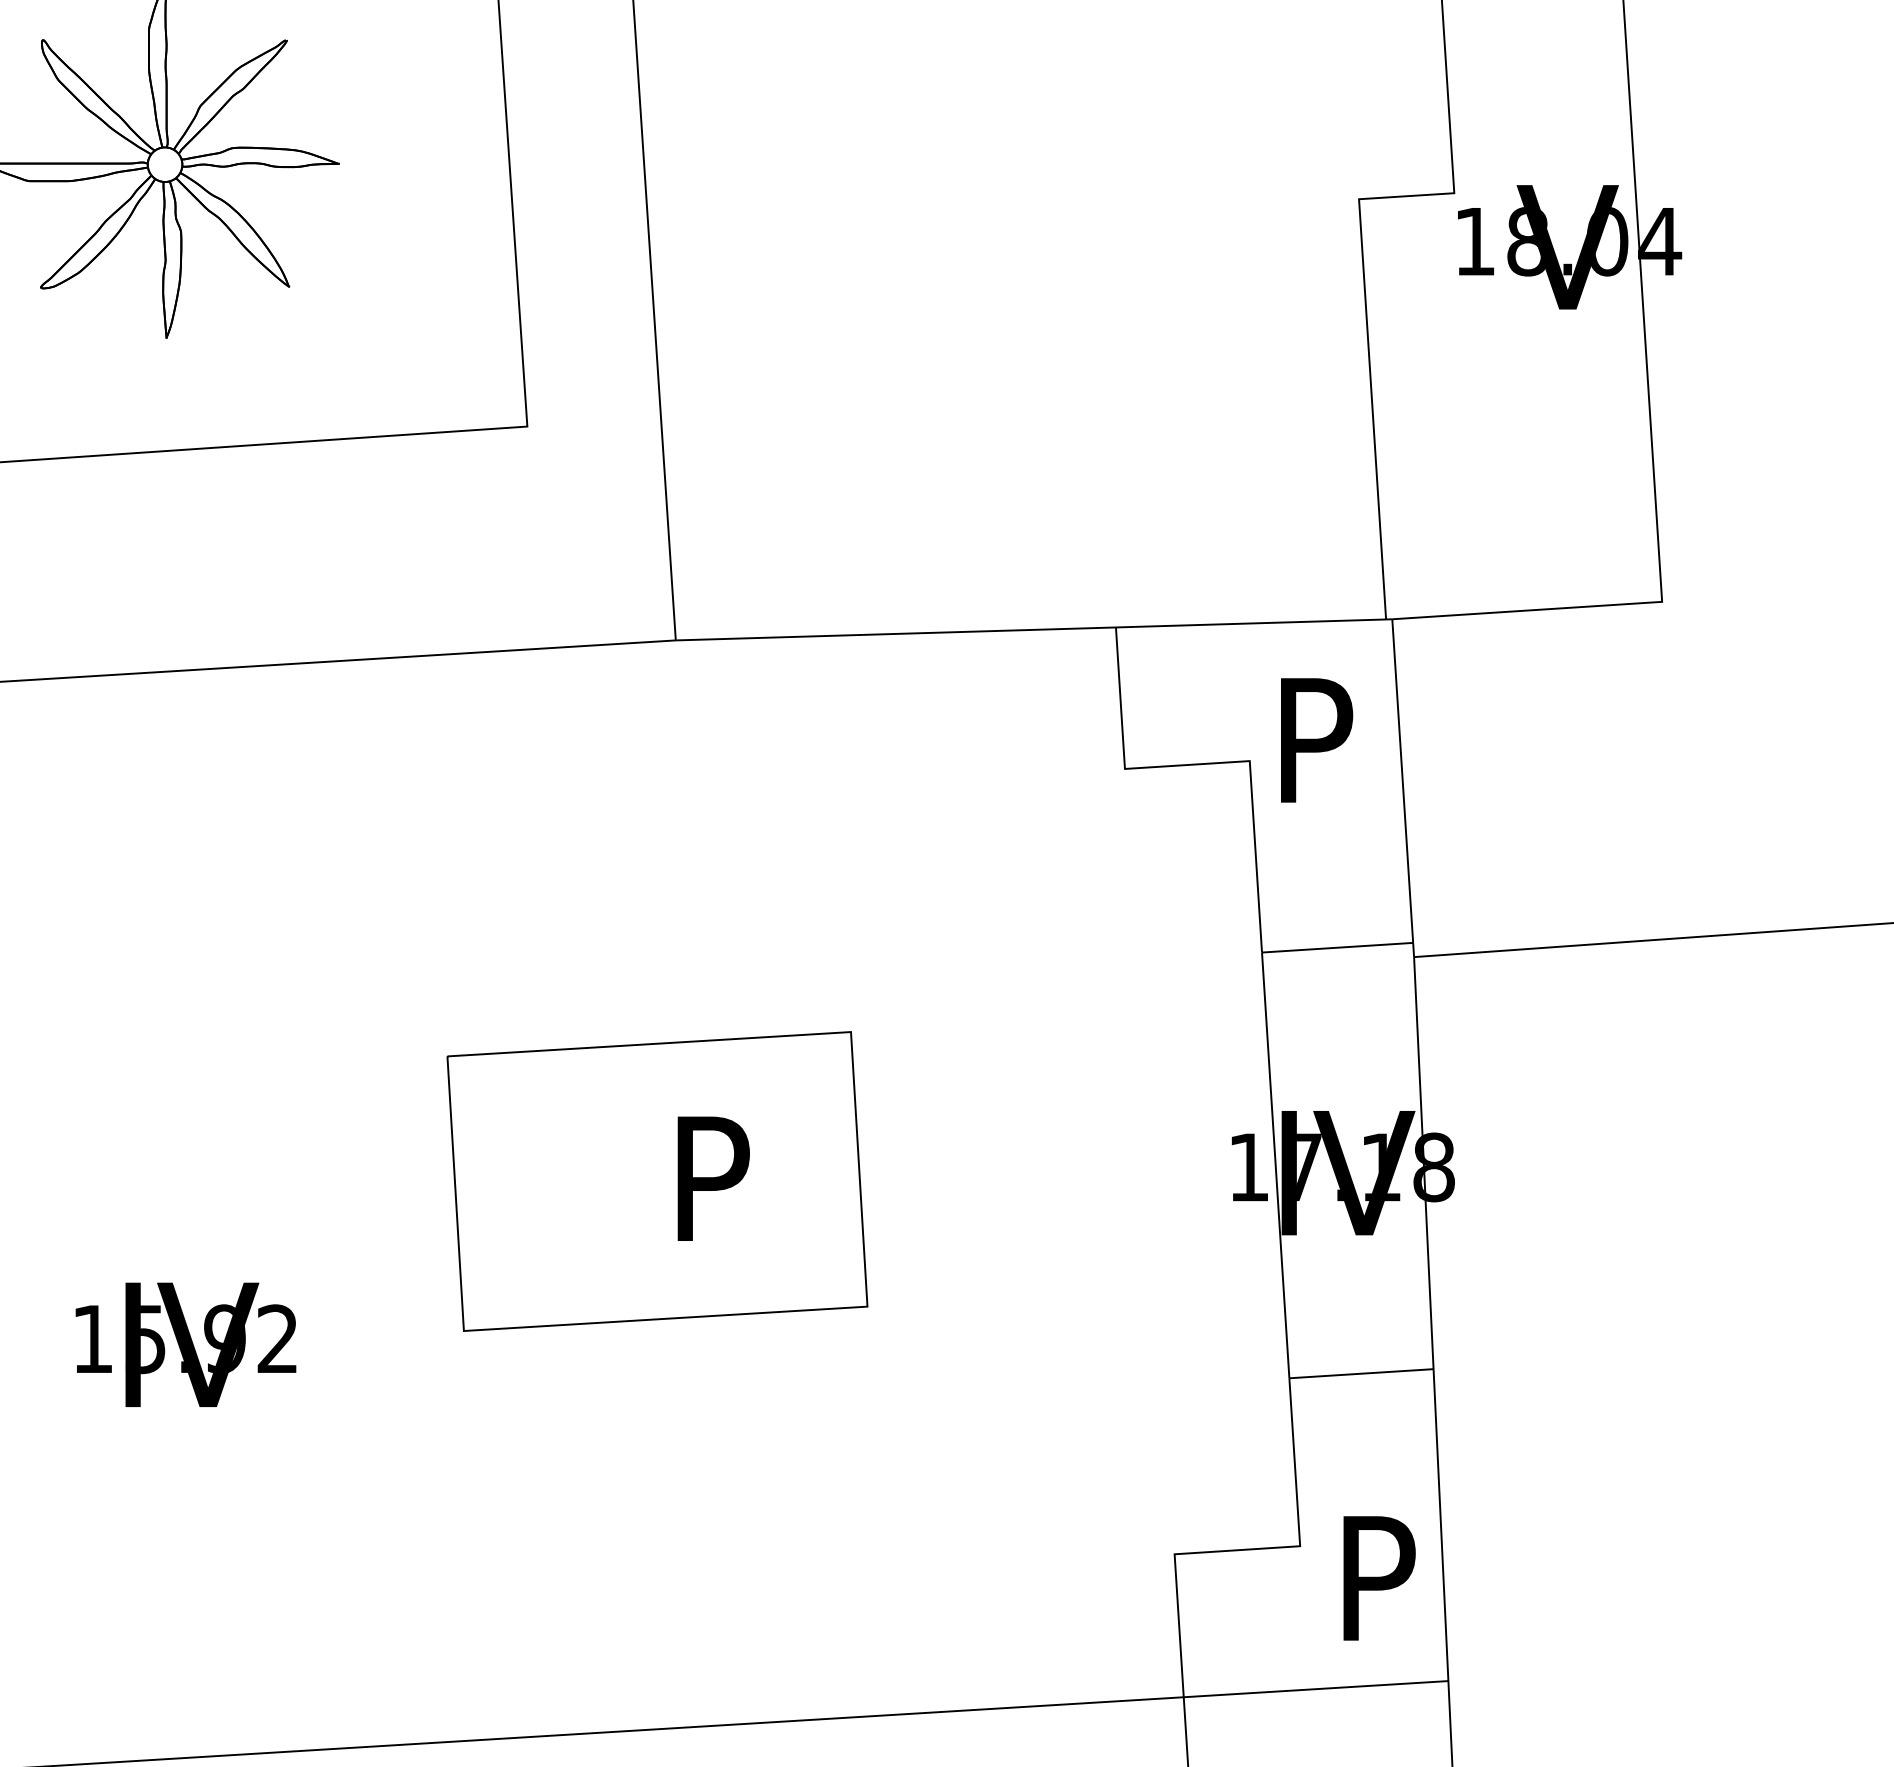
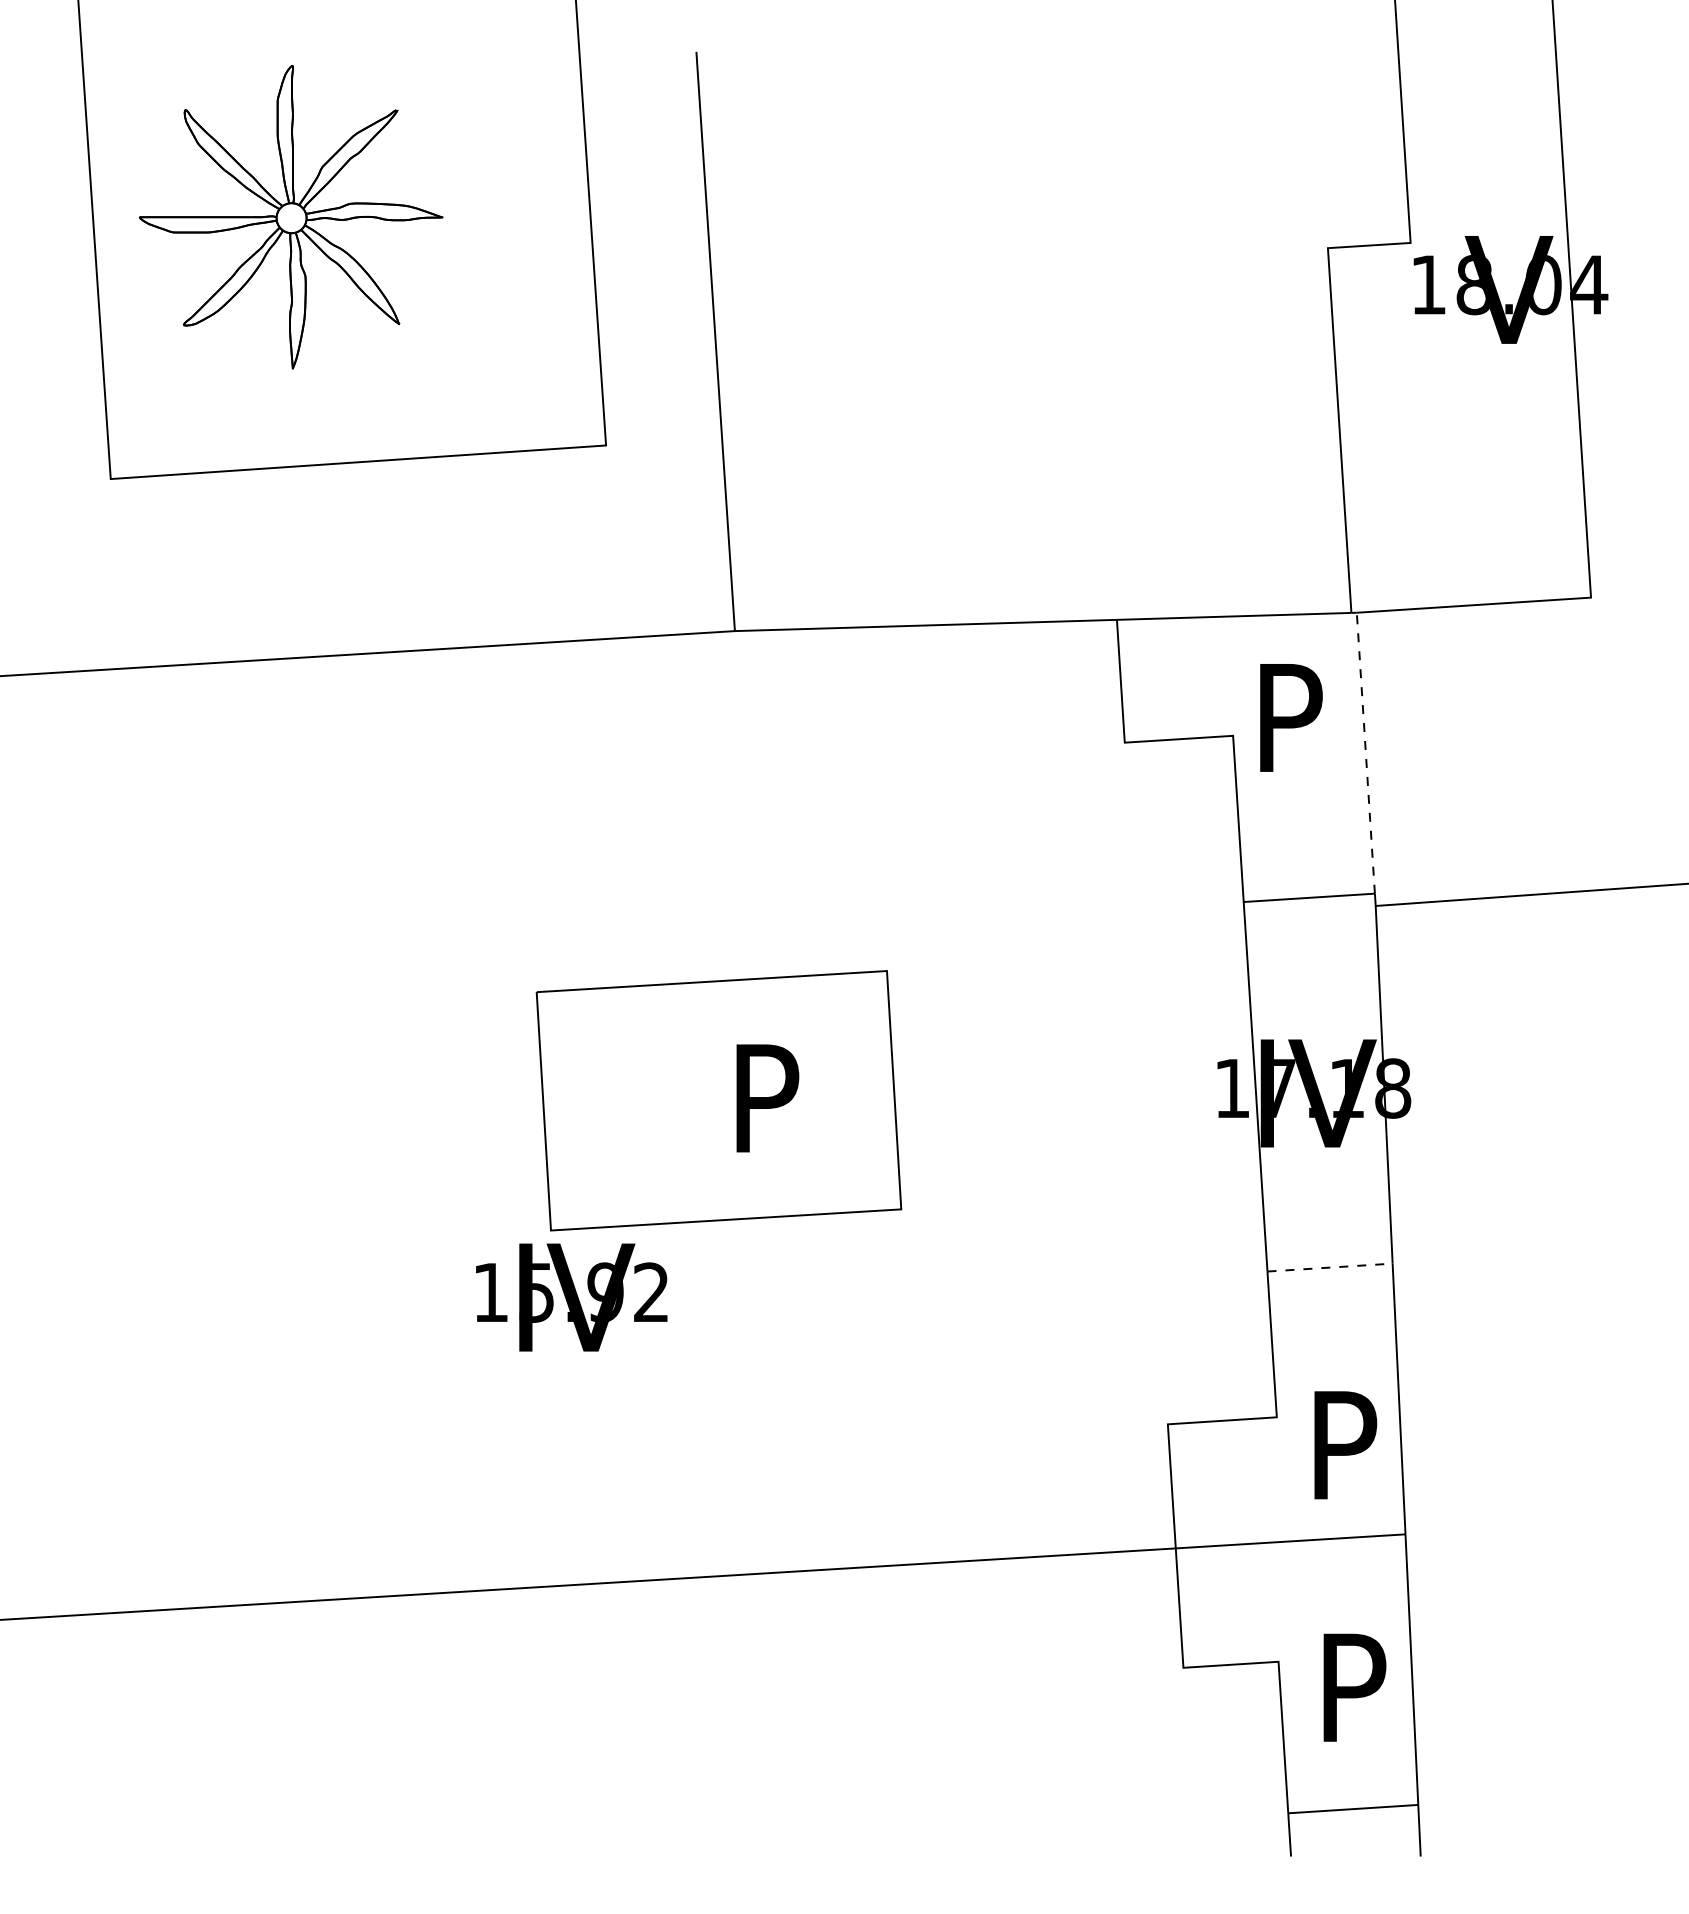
line: (1402, 781) -> (1365, 753), solid -> dashed
text: (185, 1344) -> (571, 1297), moved
line: (1361, 1373) -> (1330, 1267), solid -> dashed

